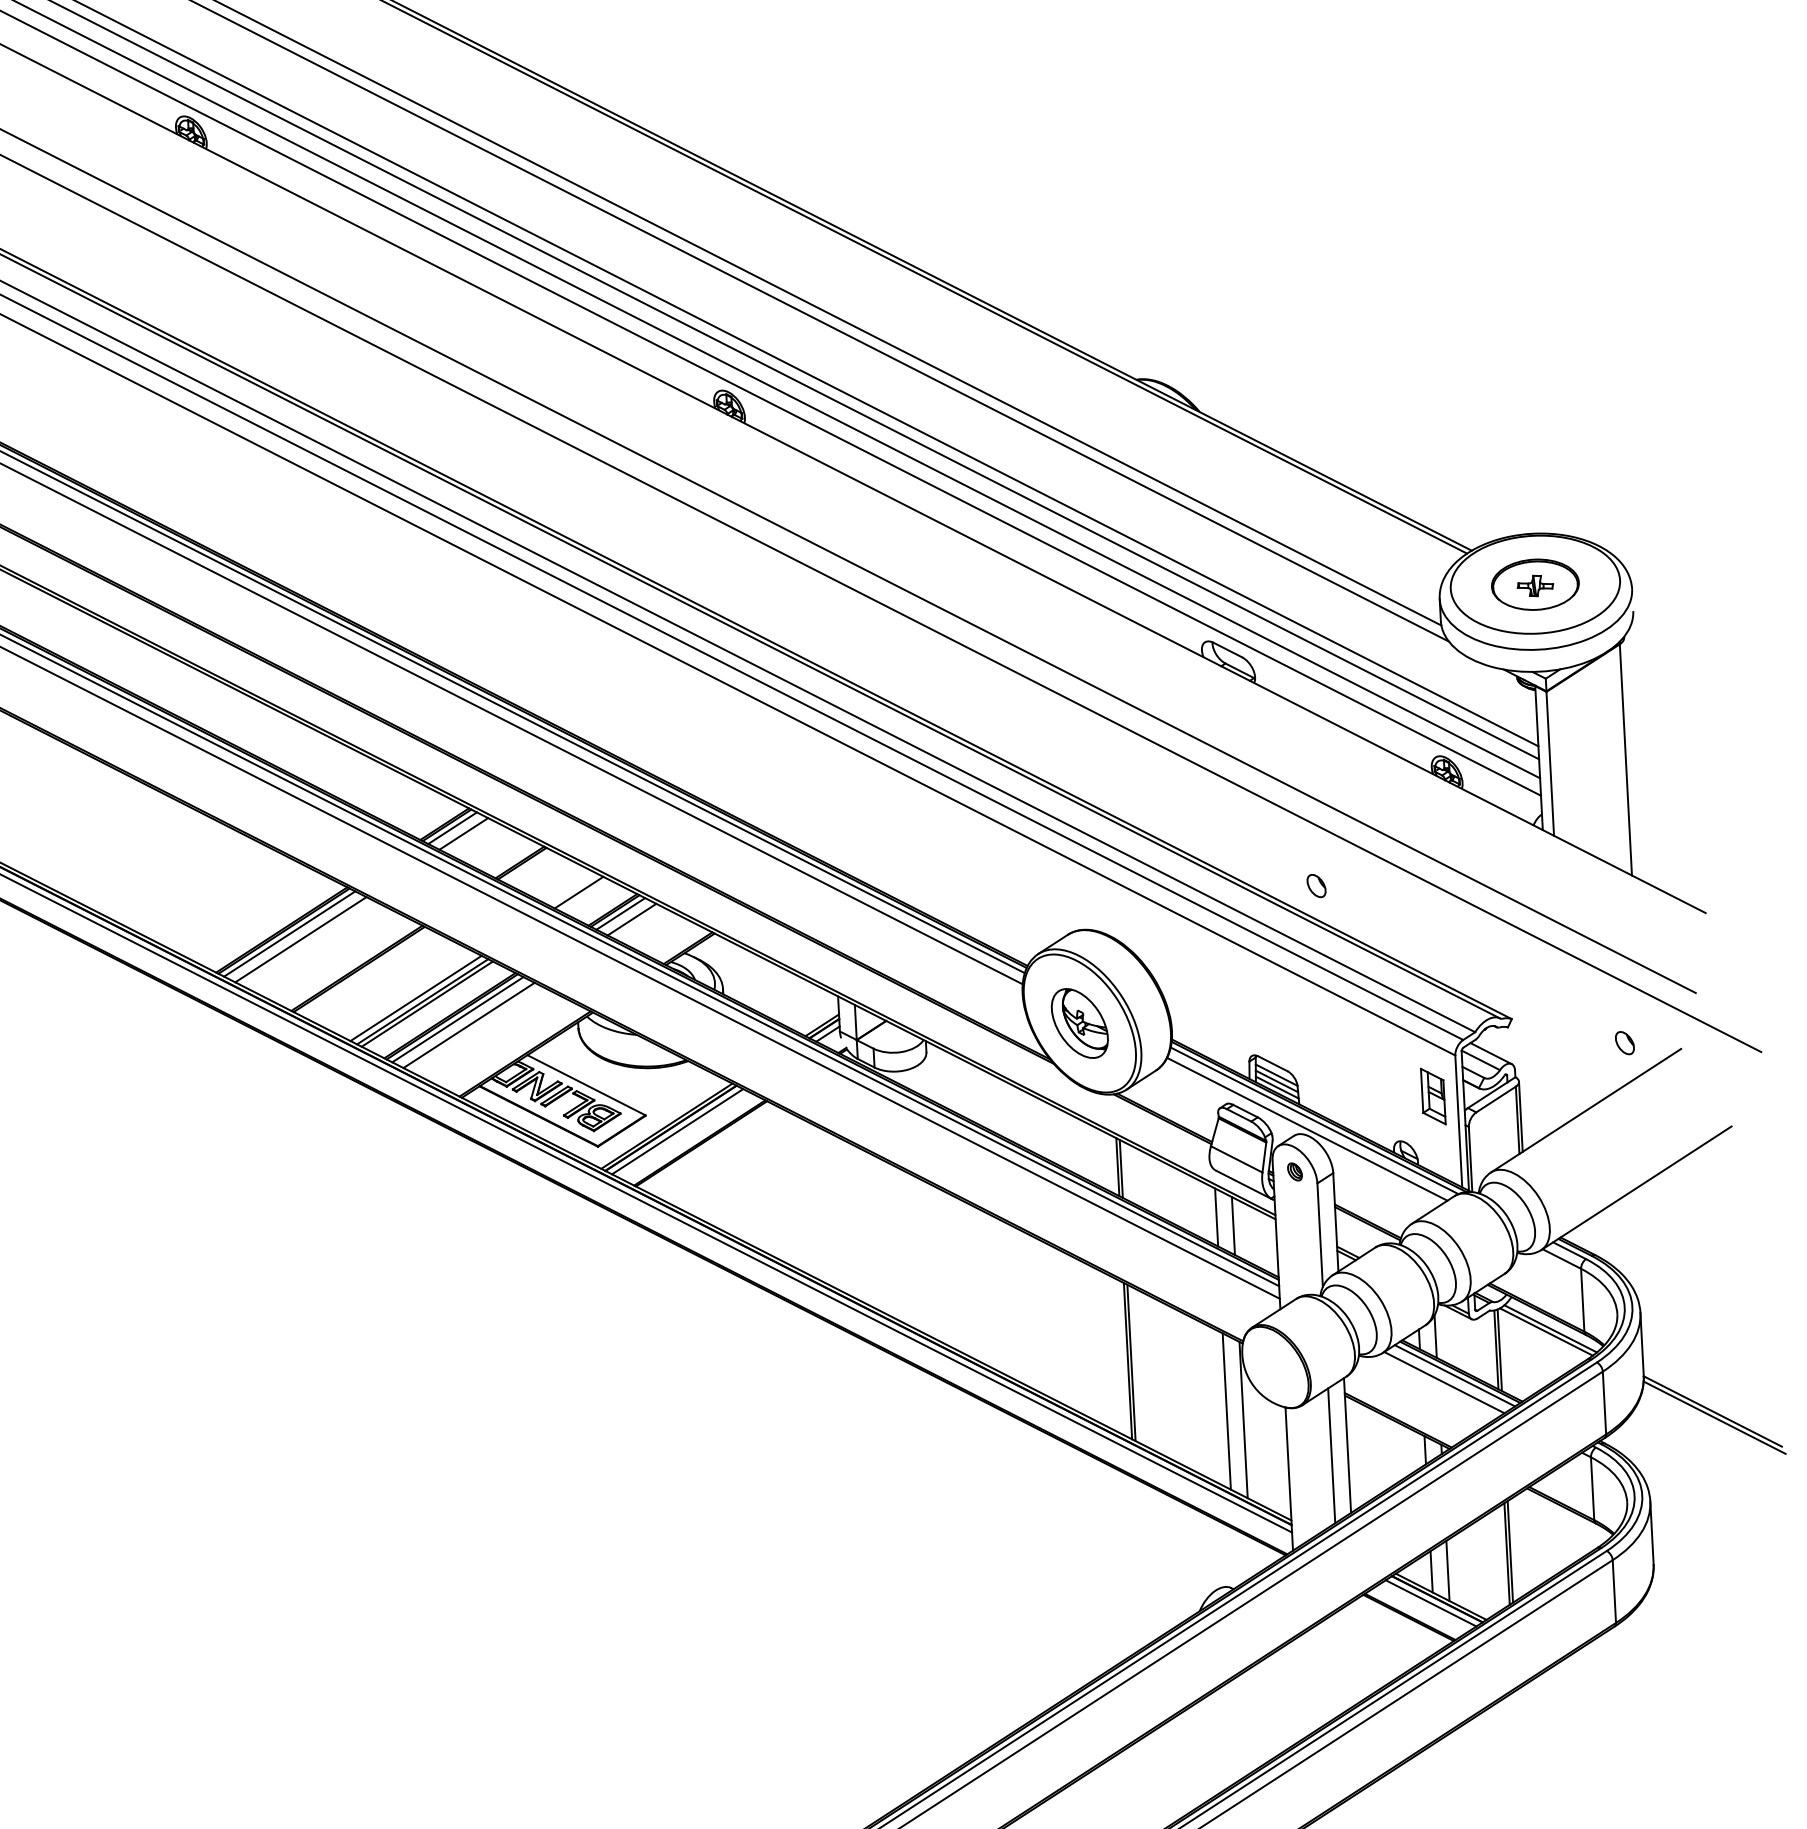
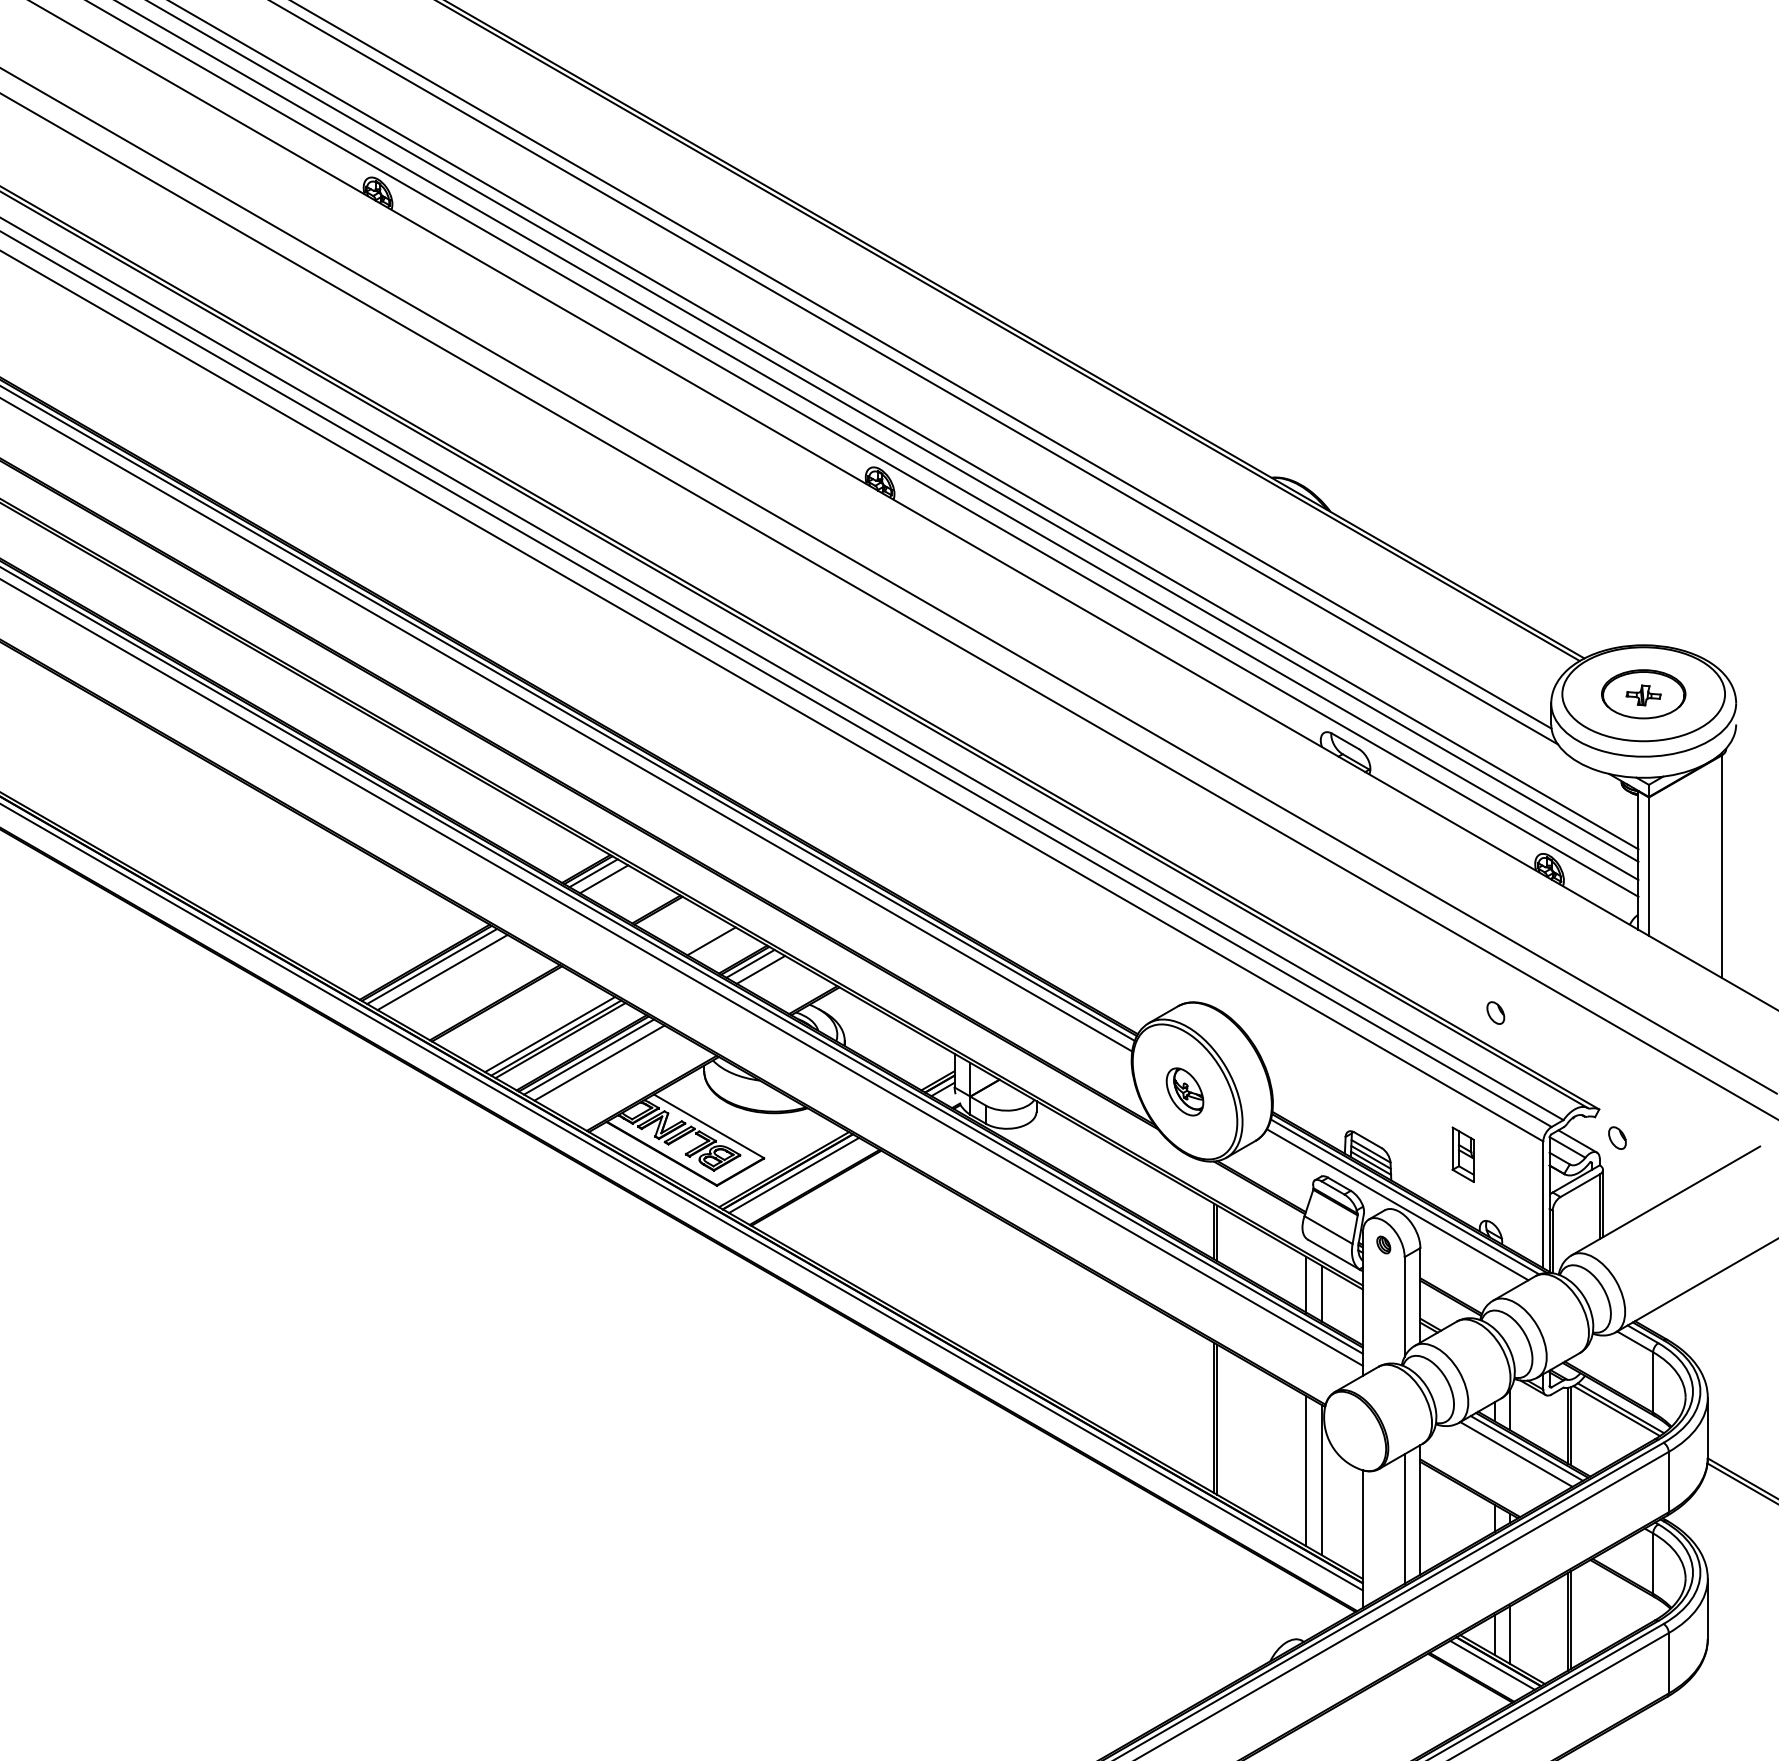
part: (1316, 885) -> (1495, 1012), moved
part: (1079, 1023) -> (1184, 1091), size x0.7
part: (1624, 1042) -> (1617, 1137), moved
part: (1432, 1096) -> (1462, 1154), moved

